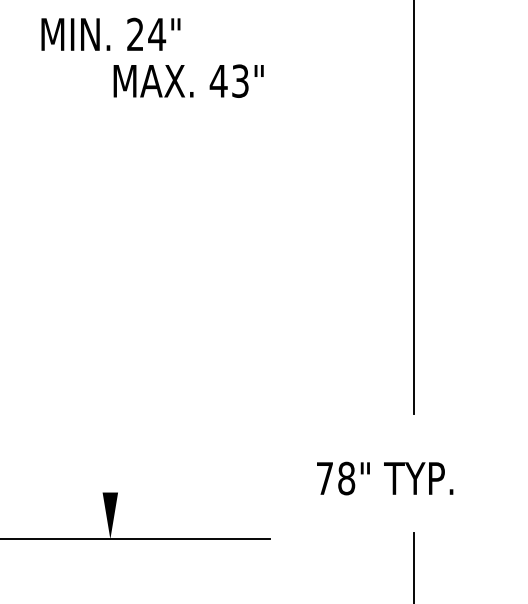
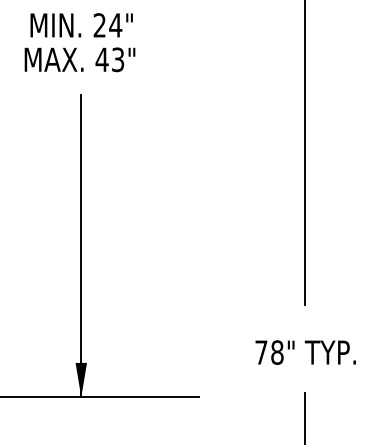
text: (188, 80) -> (79, 59), moved
line: (110, 334) -> (81, 246), added
text: (384, 478) -> (305, 352), moved

